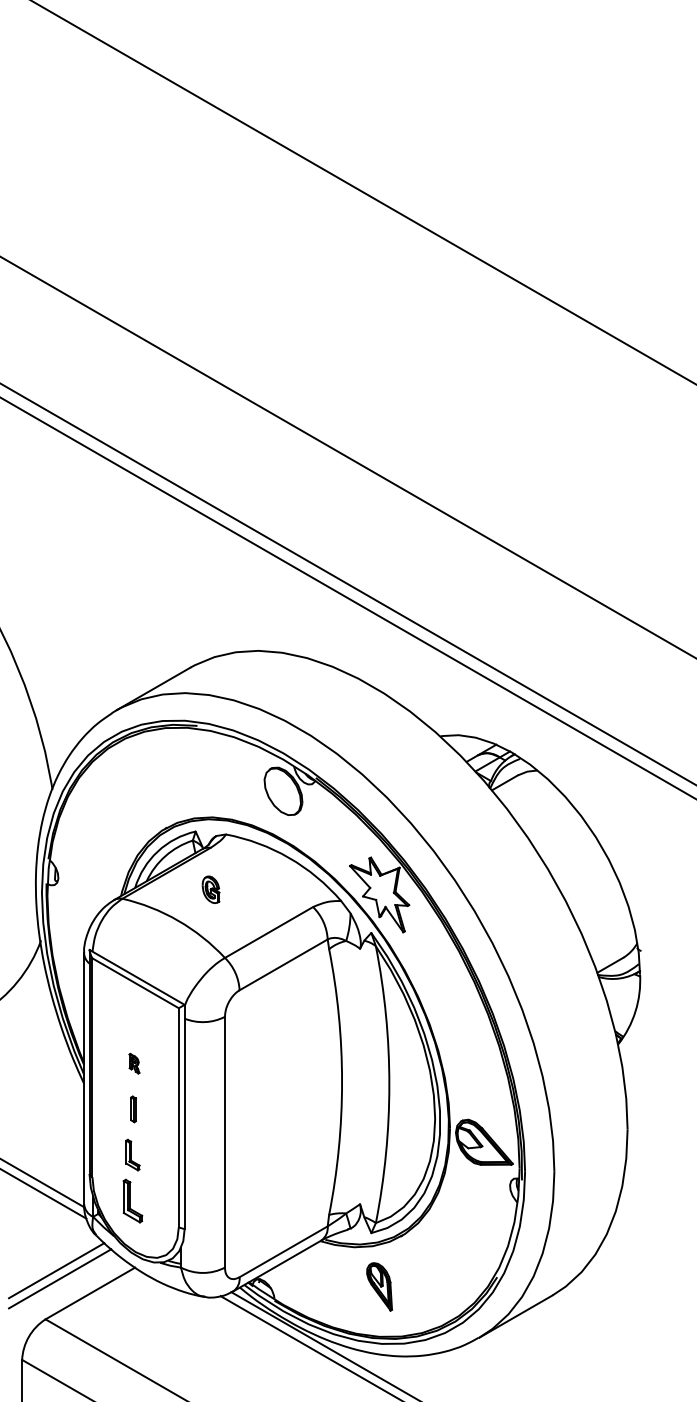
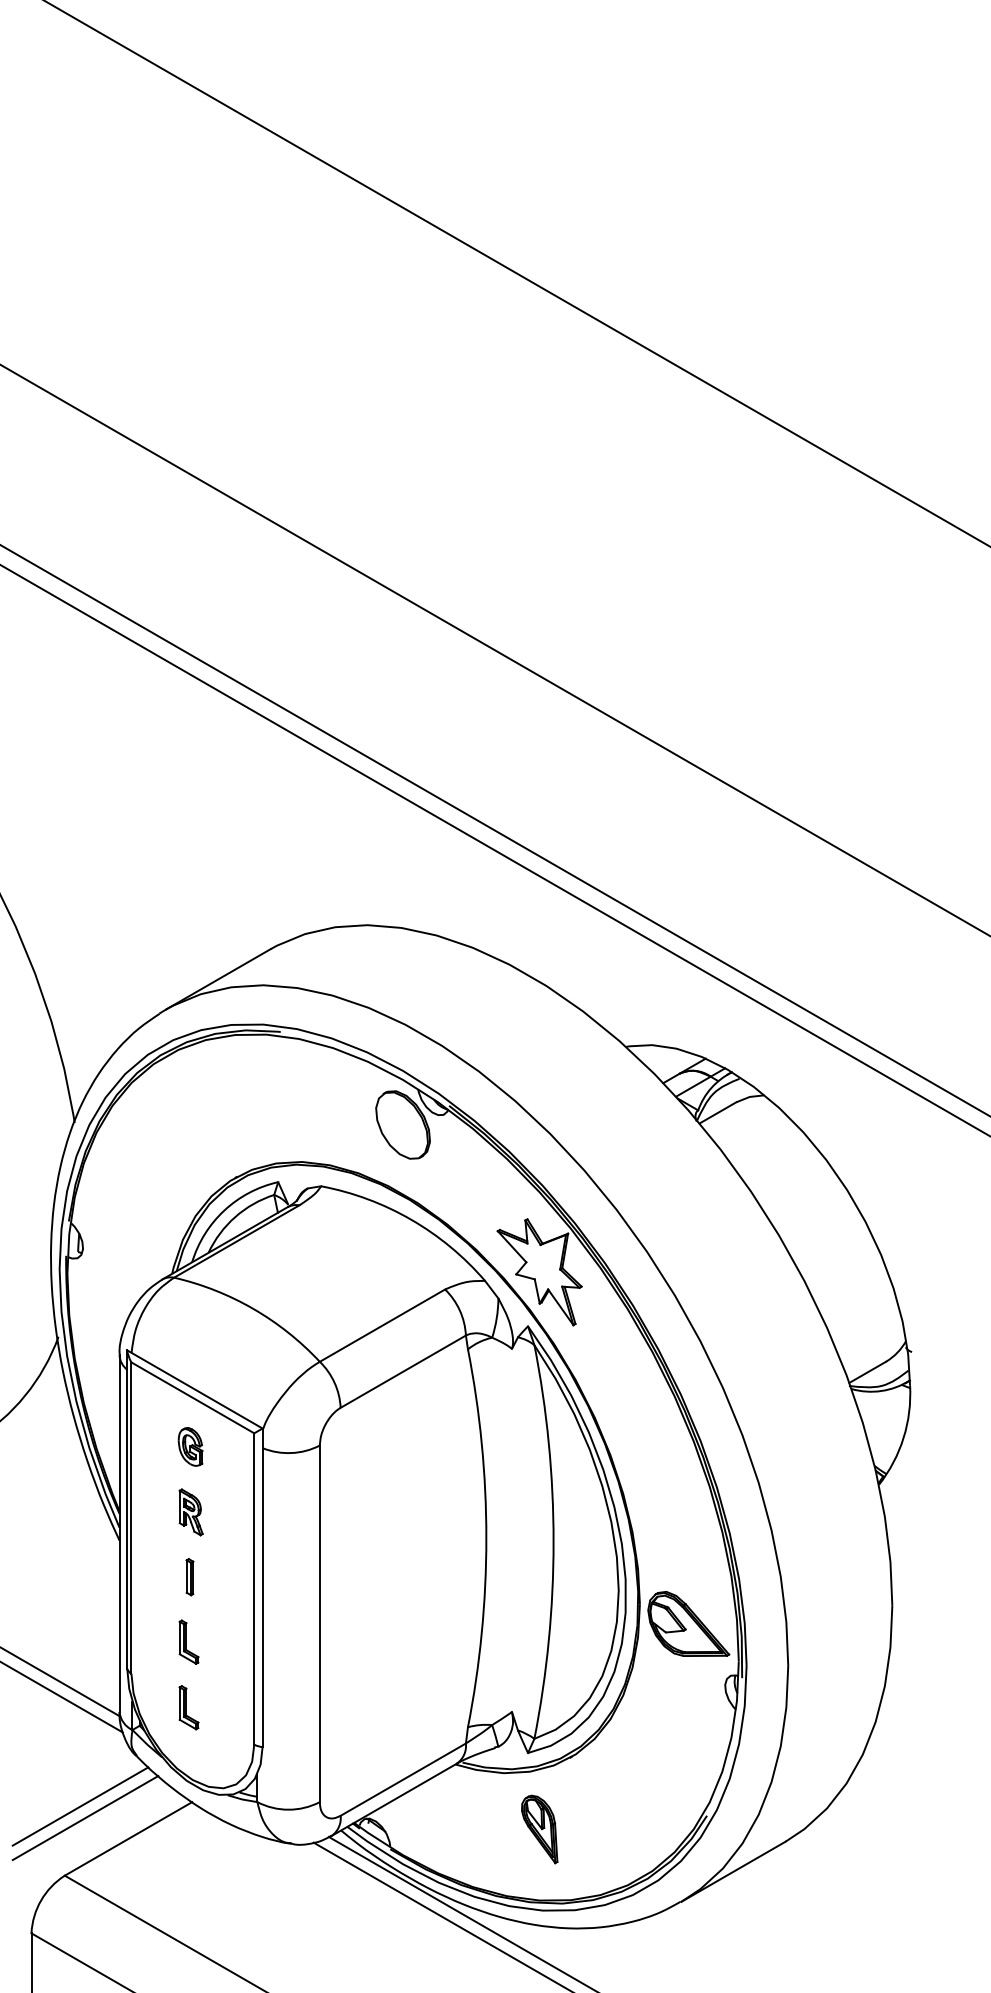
part: (210, 889) -> (189, 1446), moved
part: (134, 1063) -> (191, 1511), size x1.67
part: (132, 1201) -> (188, 1708), size x0.71

